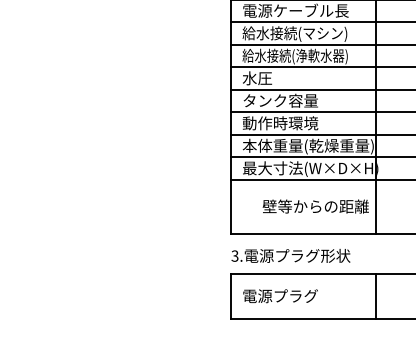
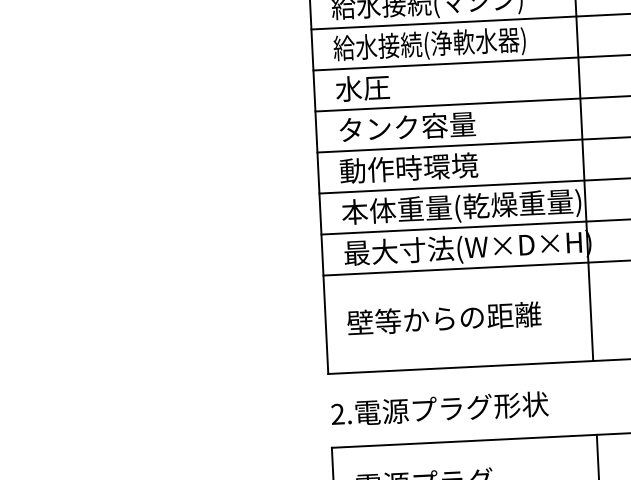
text: (315, 206) -> (443, 318), moved
text: (234, 256) -> (336, 415), 3. -> 2.

